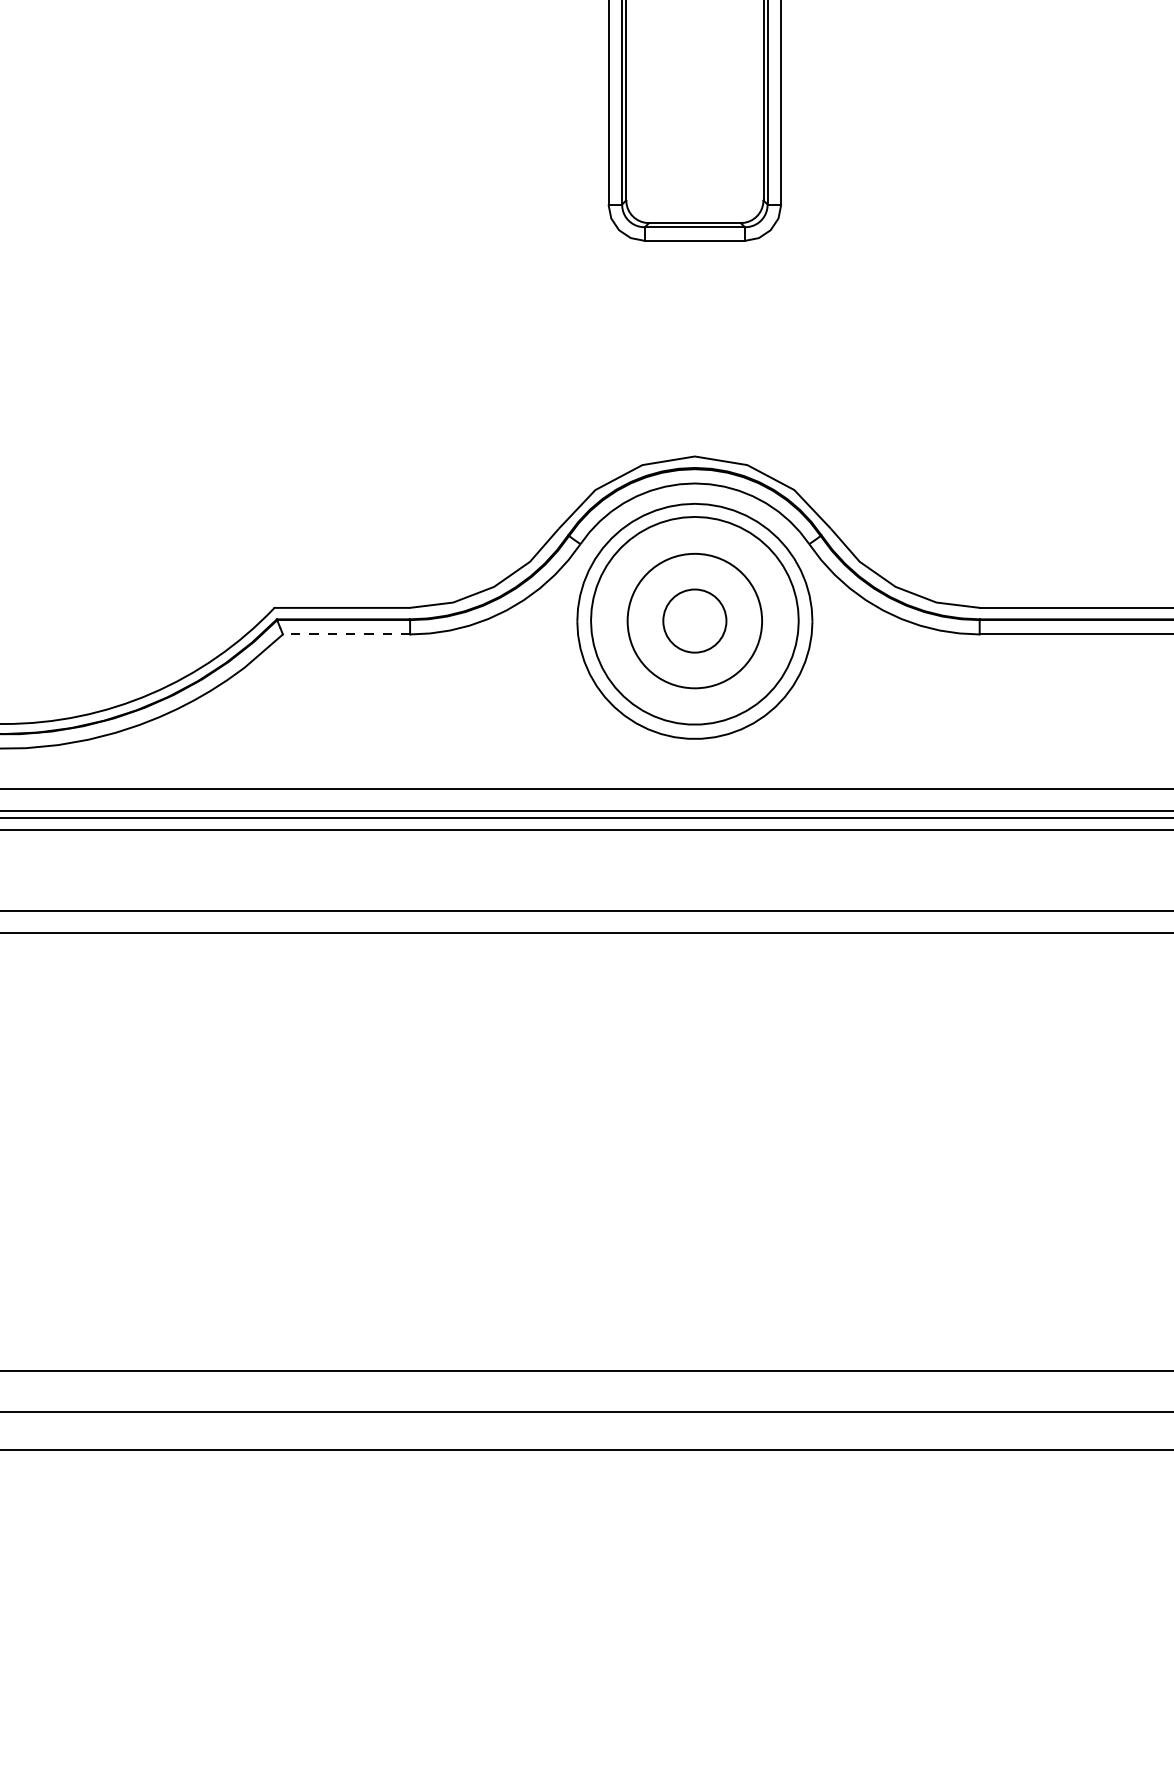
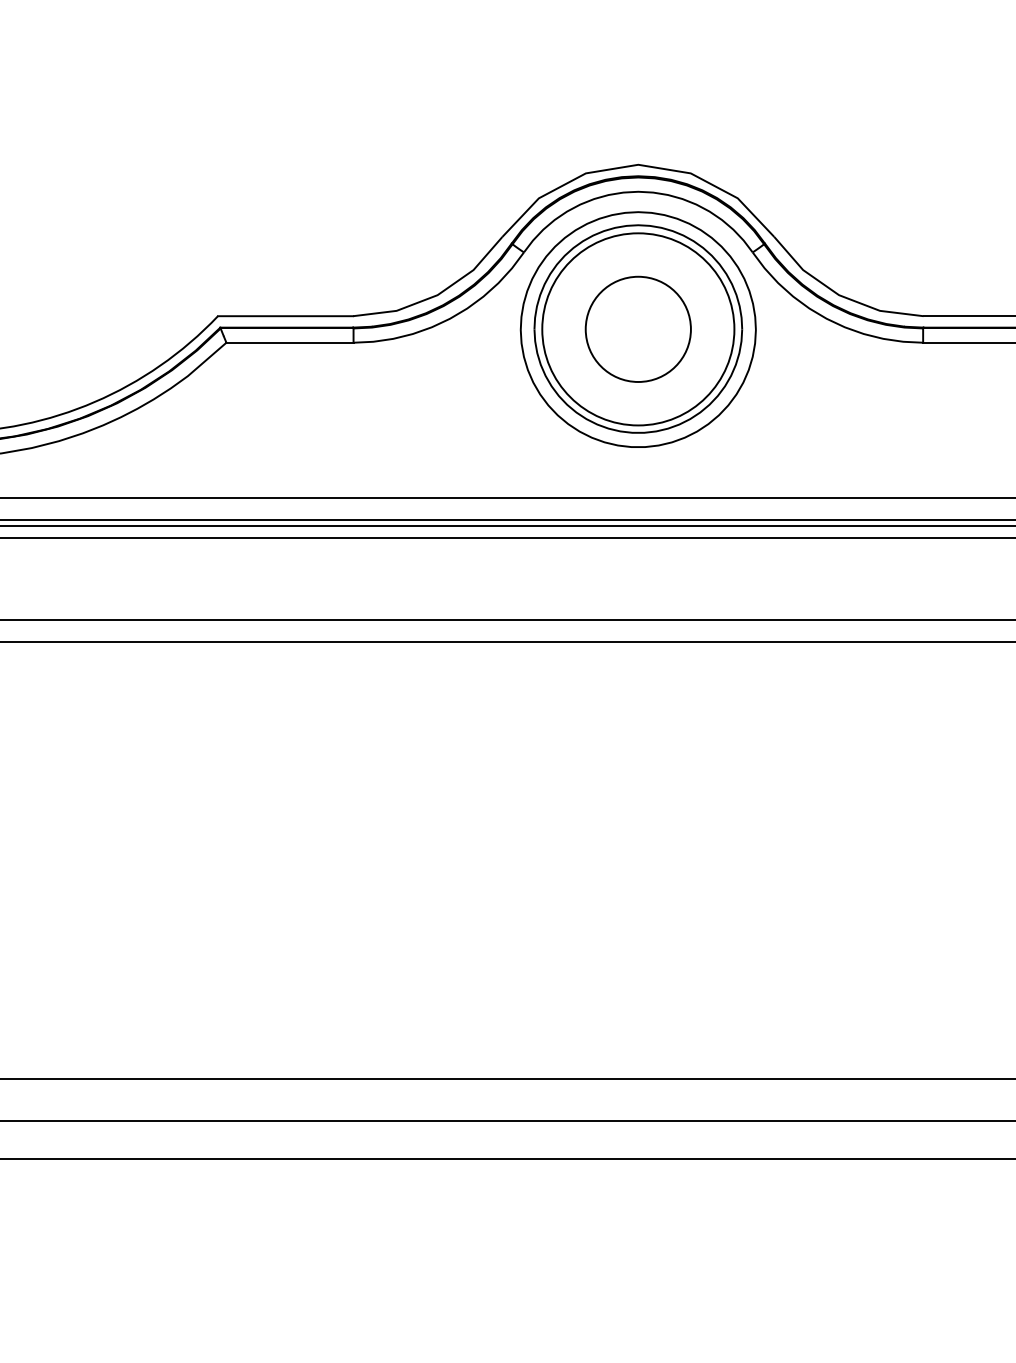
circle: (694, 620) -> (637, 328), size x1.67
circle: (694, 621) -> (637, 329), size x1.43
line: (346, 634) -> (289, 342), dashed -> solid

